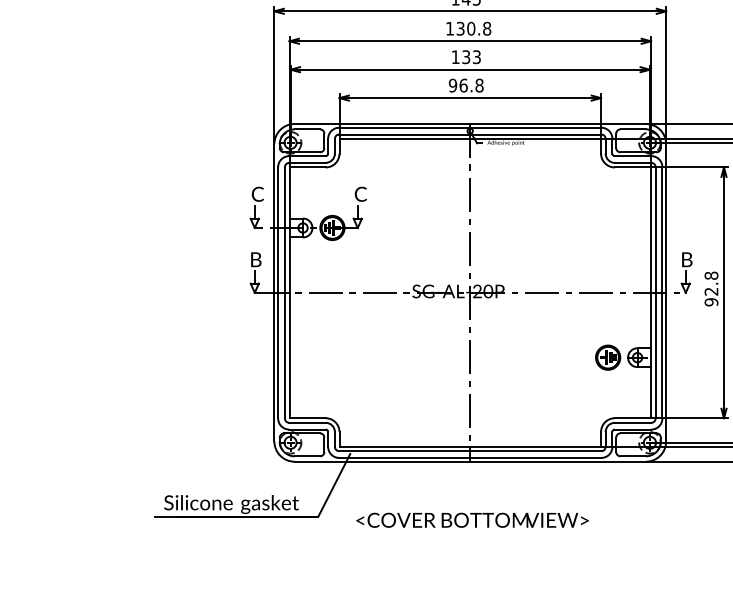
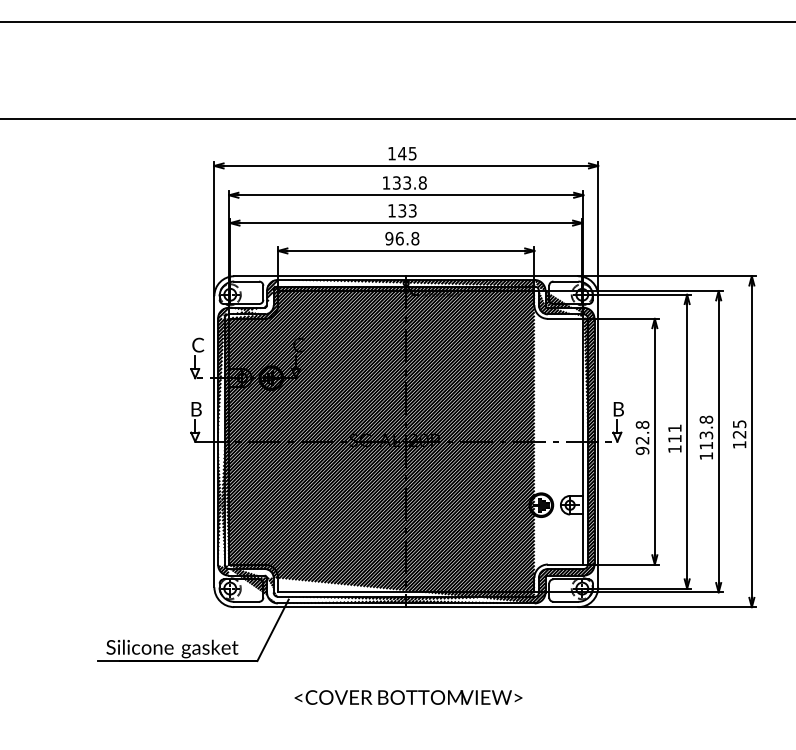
text: (471, 28) -> (407, 182), 130.8 -> 133.8
hatch: (470, 292) -> (406, 441), added
text: (472, 520) -> (408, 697), moved

